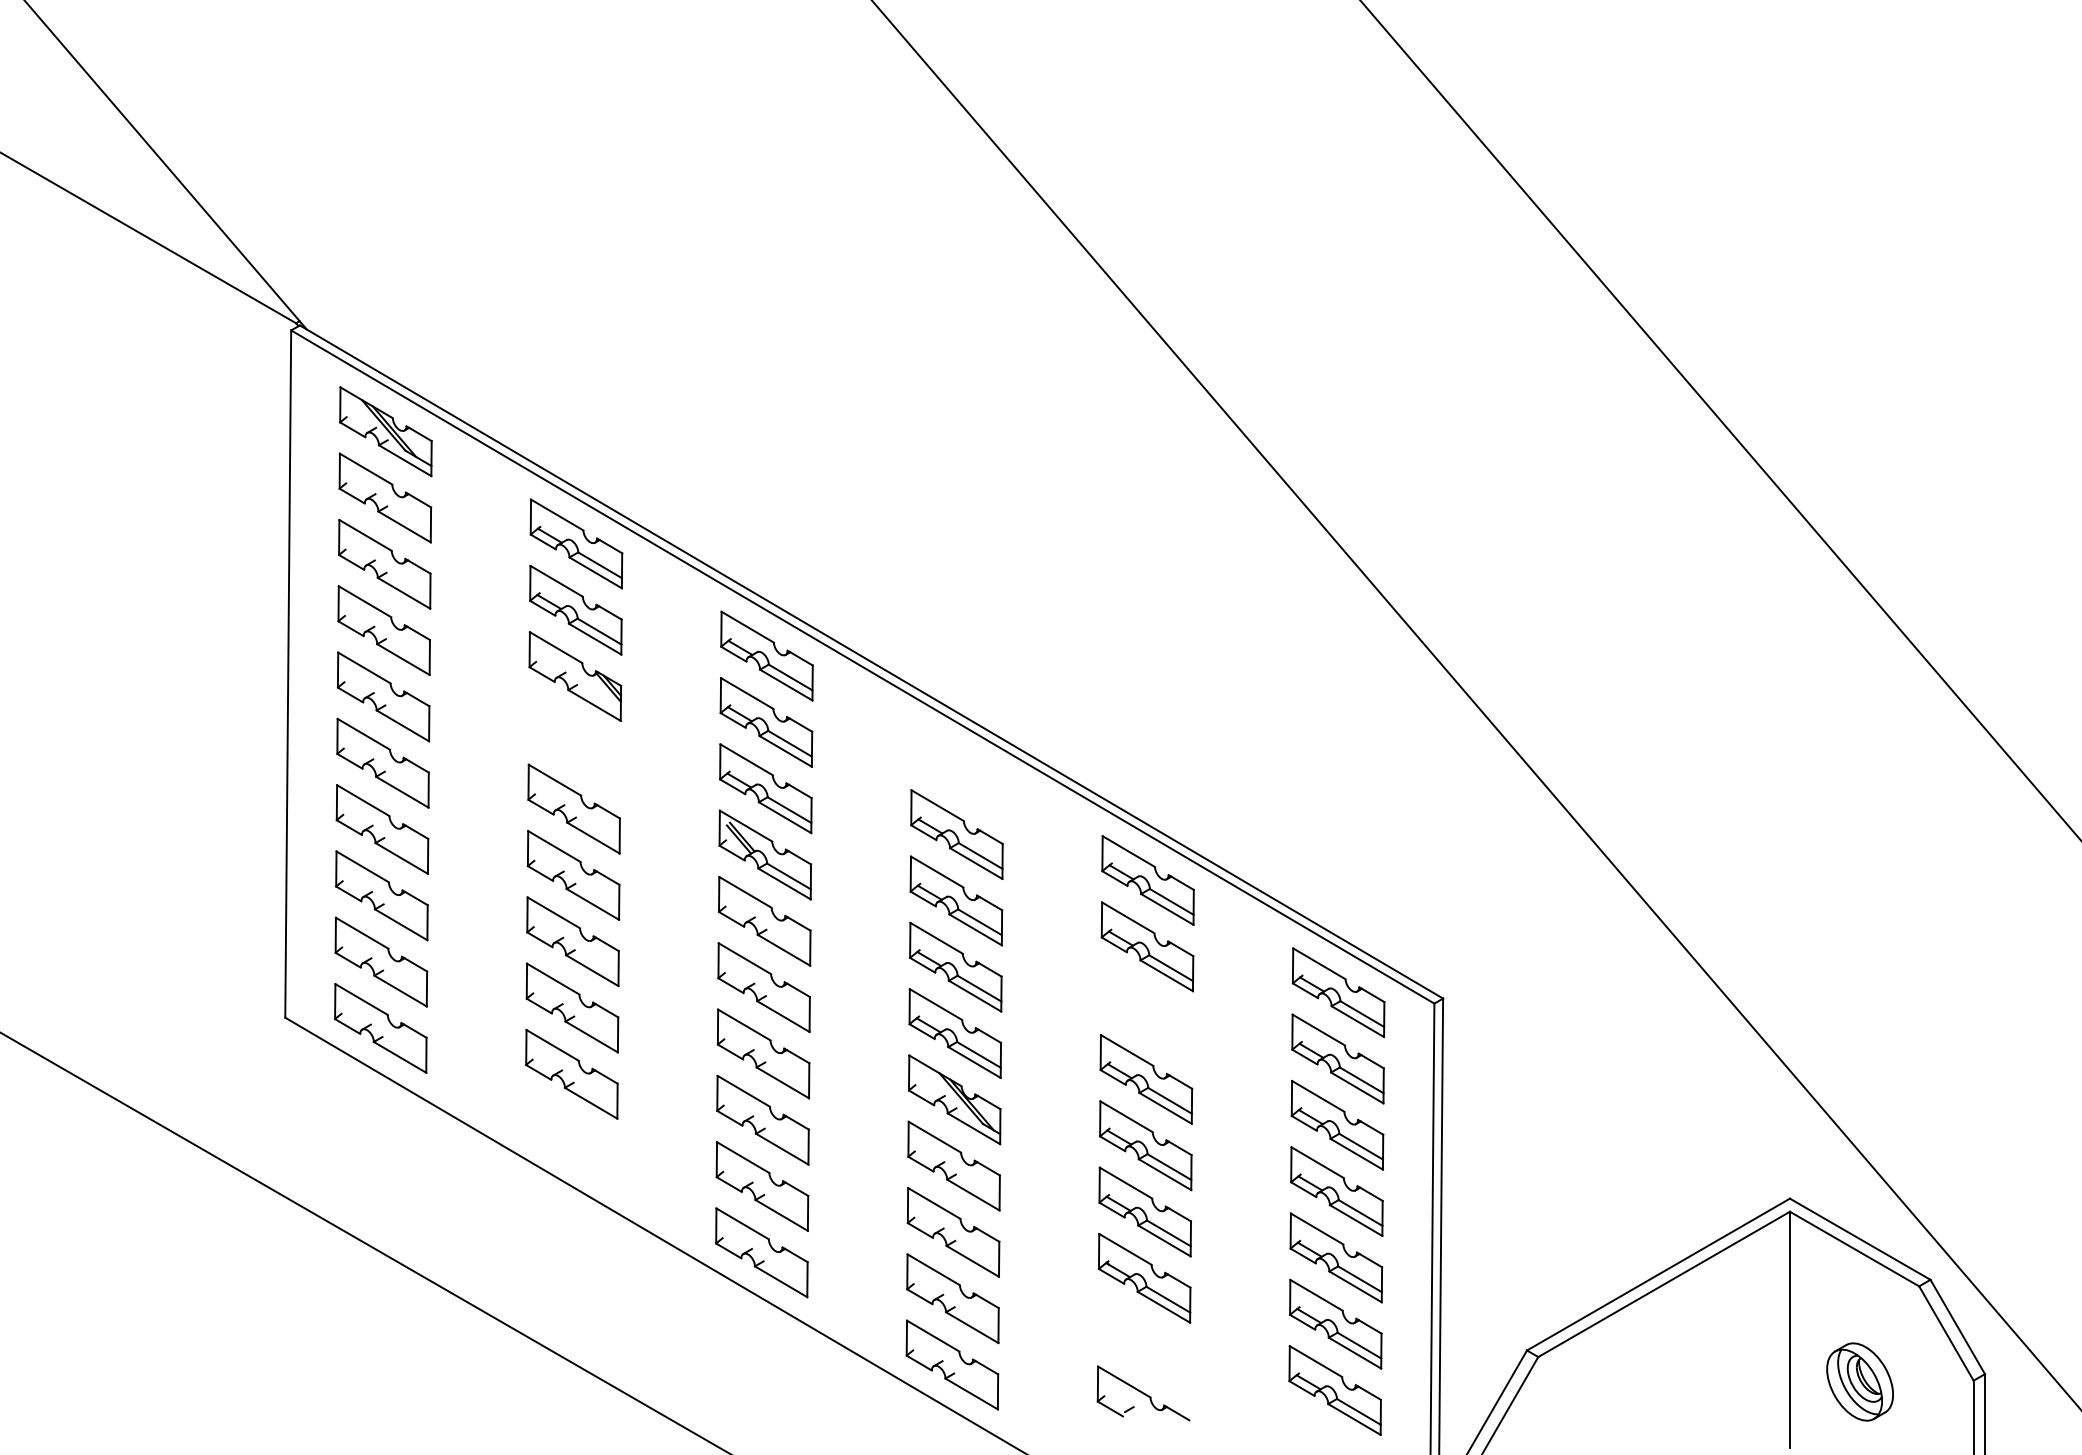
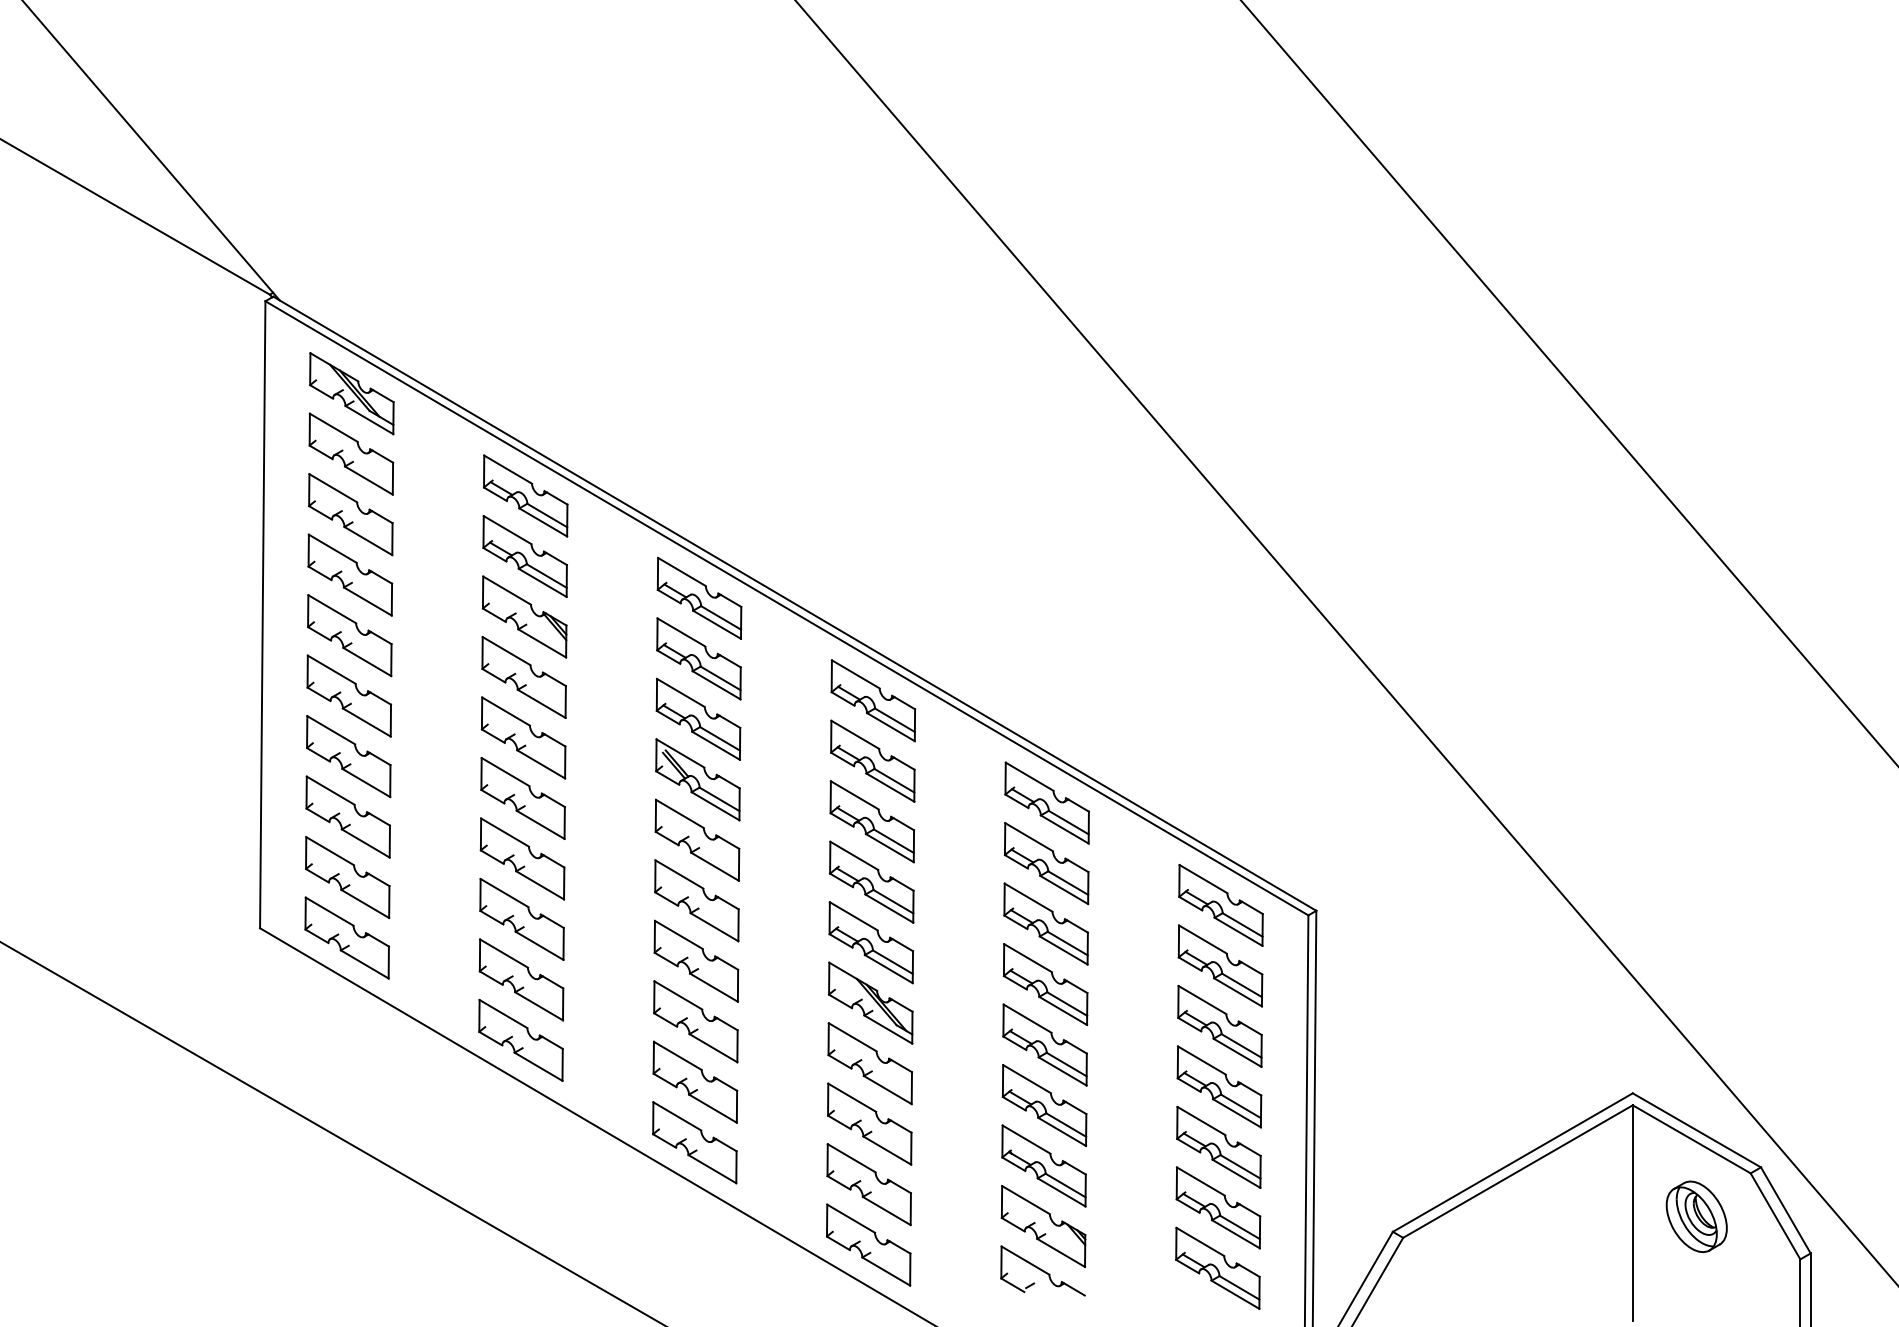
part: (574, 742) -> (523, 677), added
part: (957, 768) -> (873, 700), added
part: (1146, 1012) -> (1045, 923), added
part: (571, 1140) -> (521, 1040), added
part: (1143, 1344) -> (1043, 1226), added
part: (1859, 1381) -> (1696, 1216), moved

